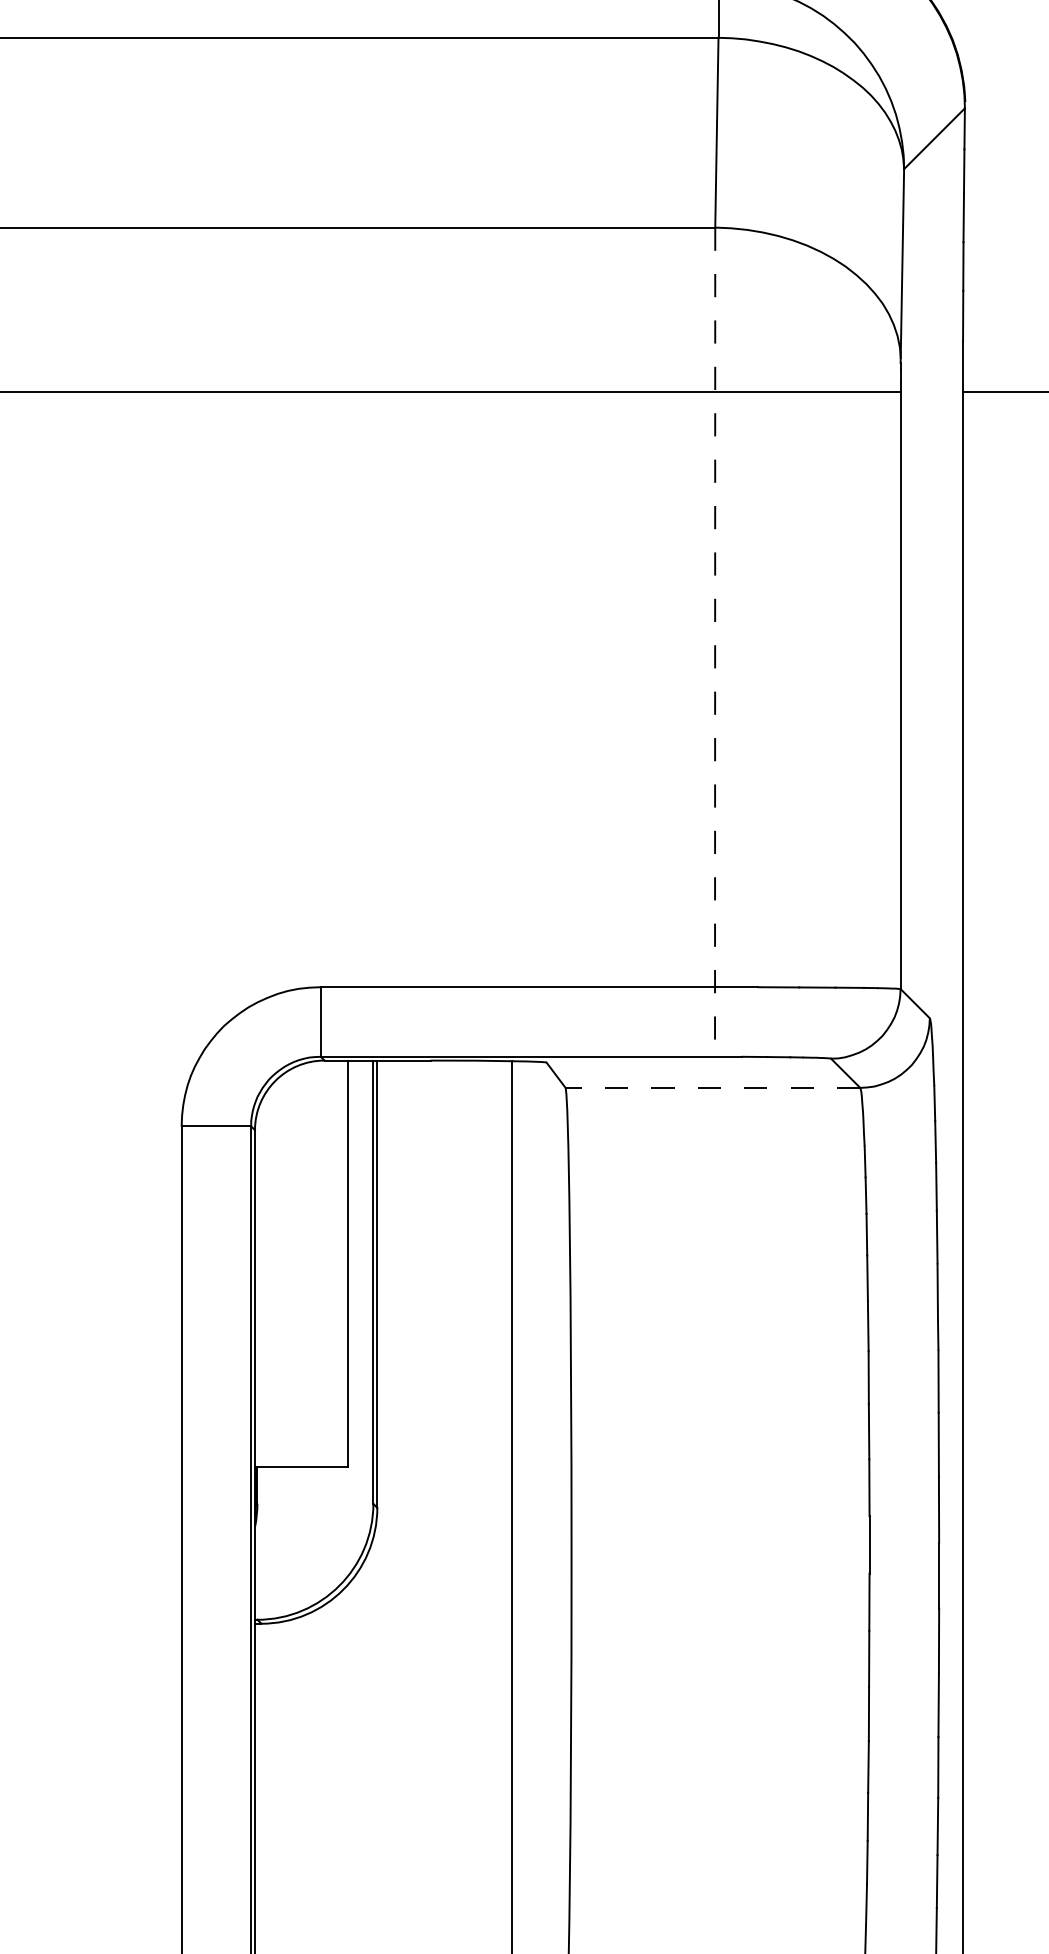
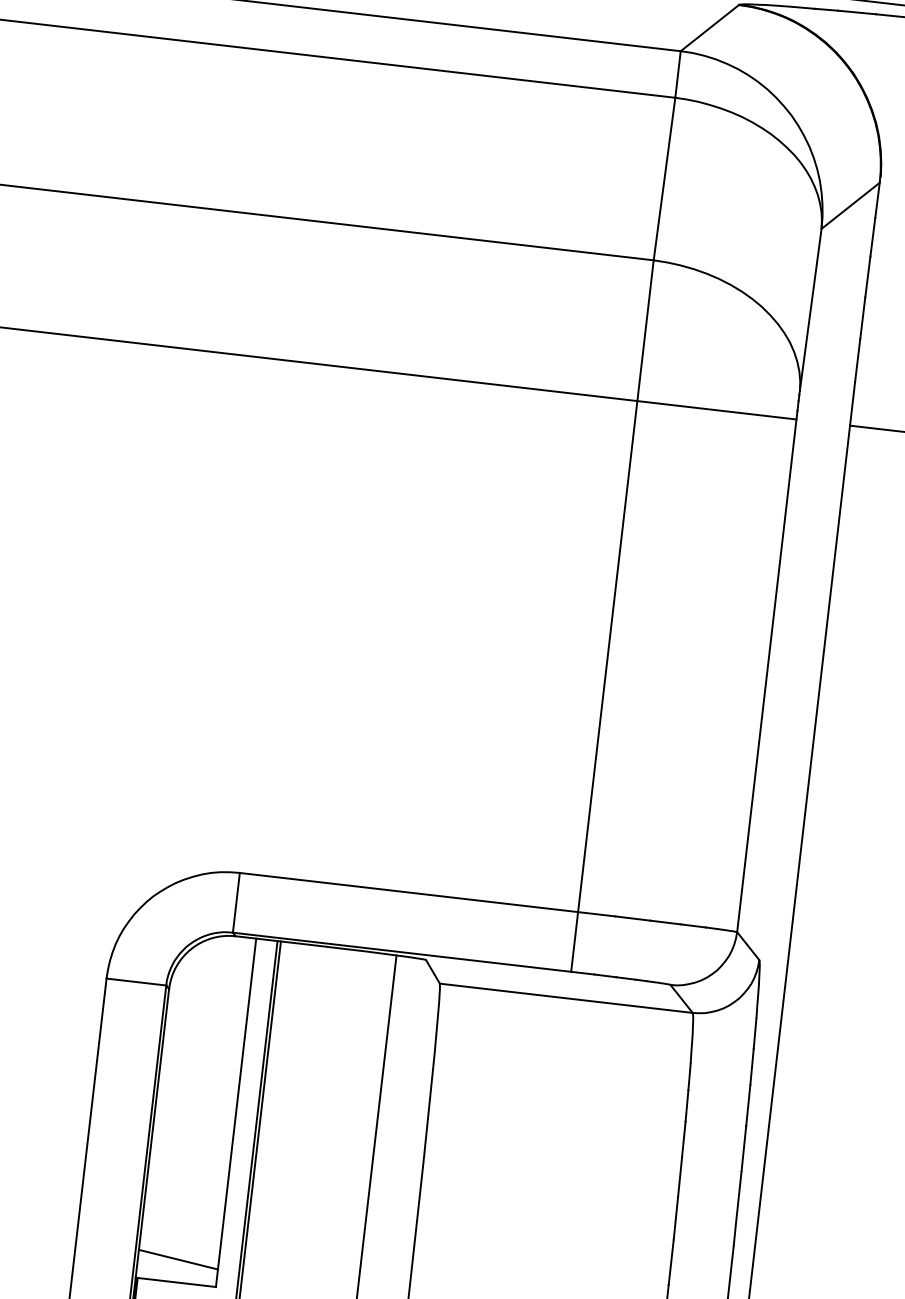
line: (715, 642) -> (612, 616), dashed -> solid
line: (712, 1087) -> (565, 997), dashed -> solid
line: (301, 1440) -> (178, 1260), added

